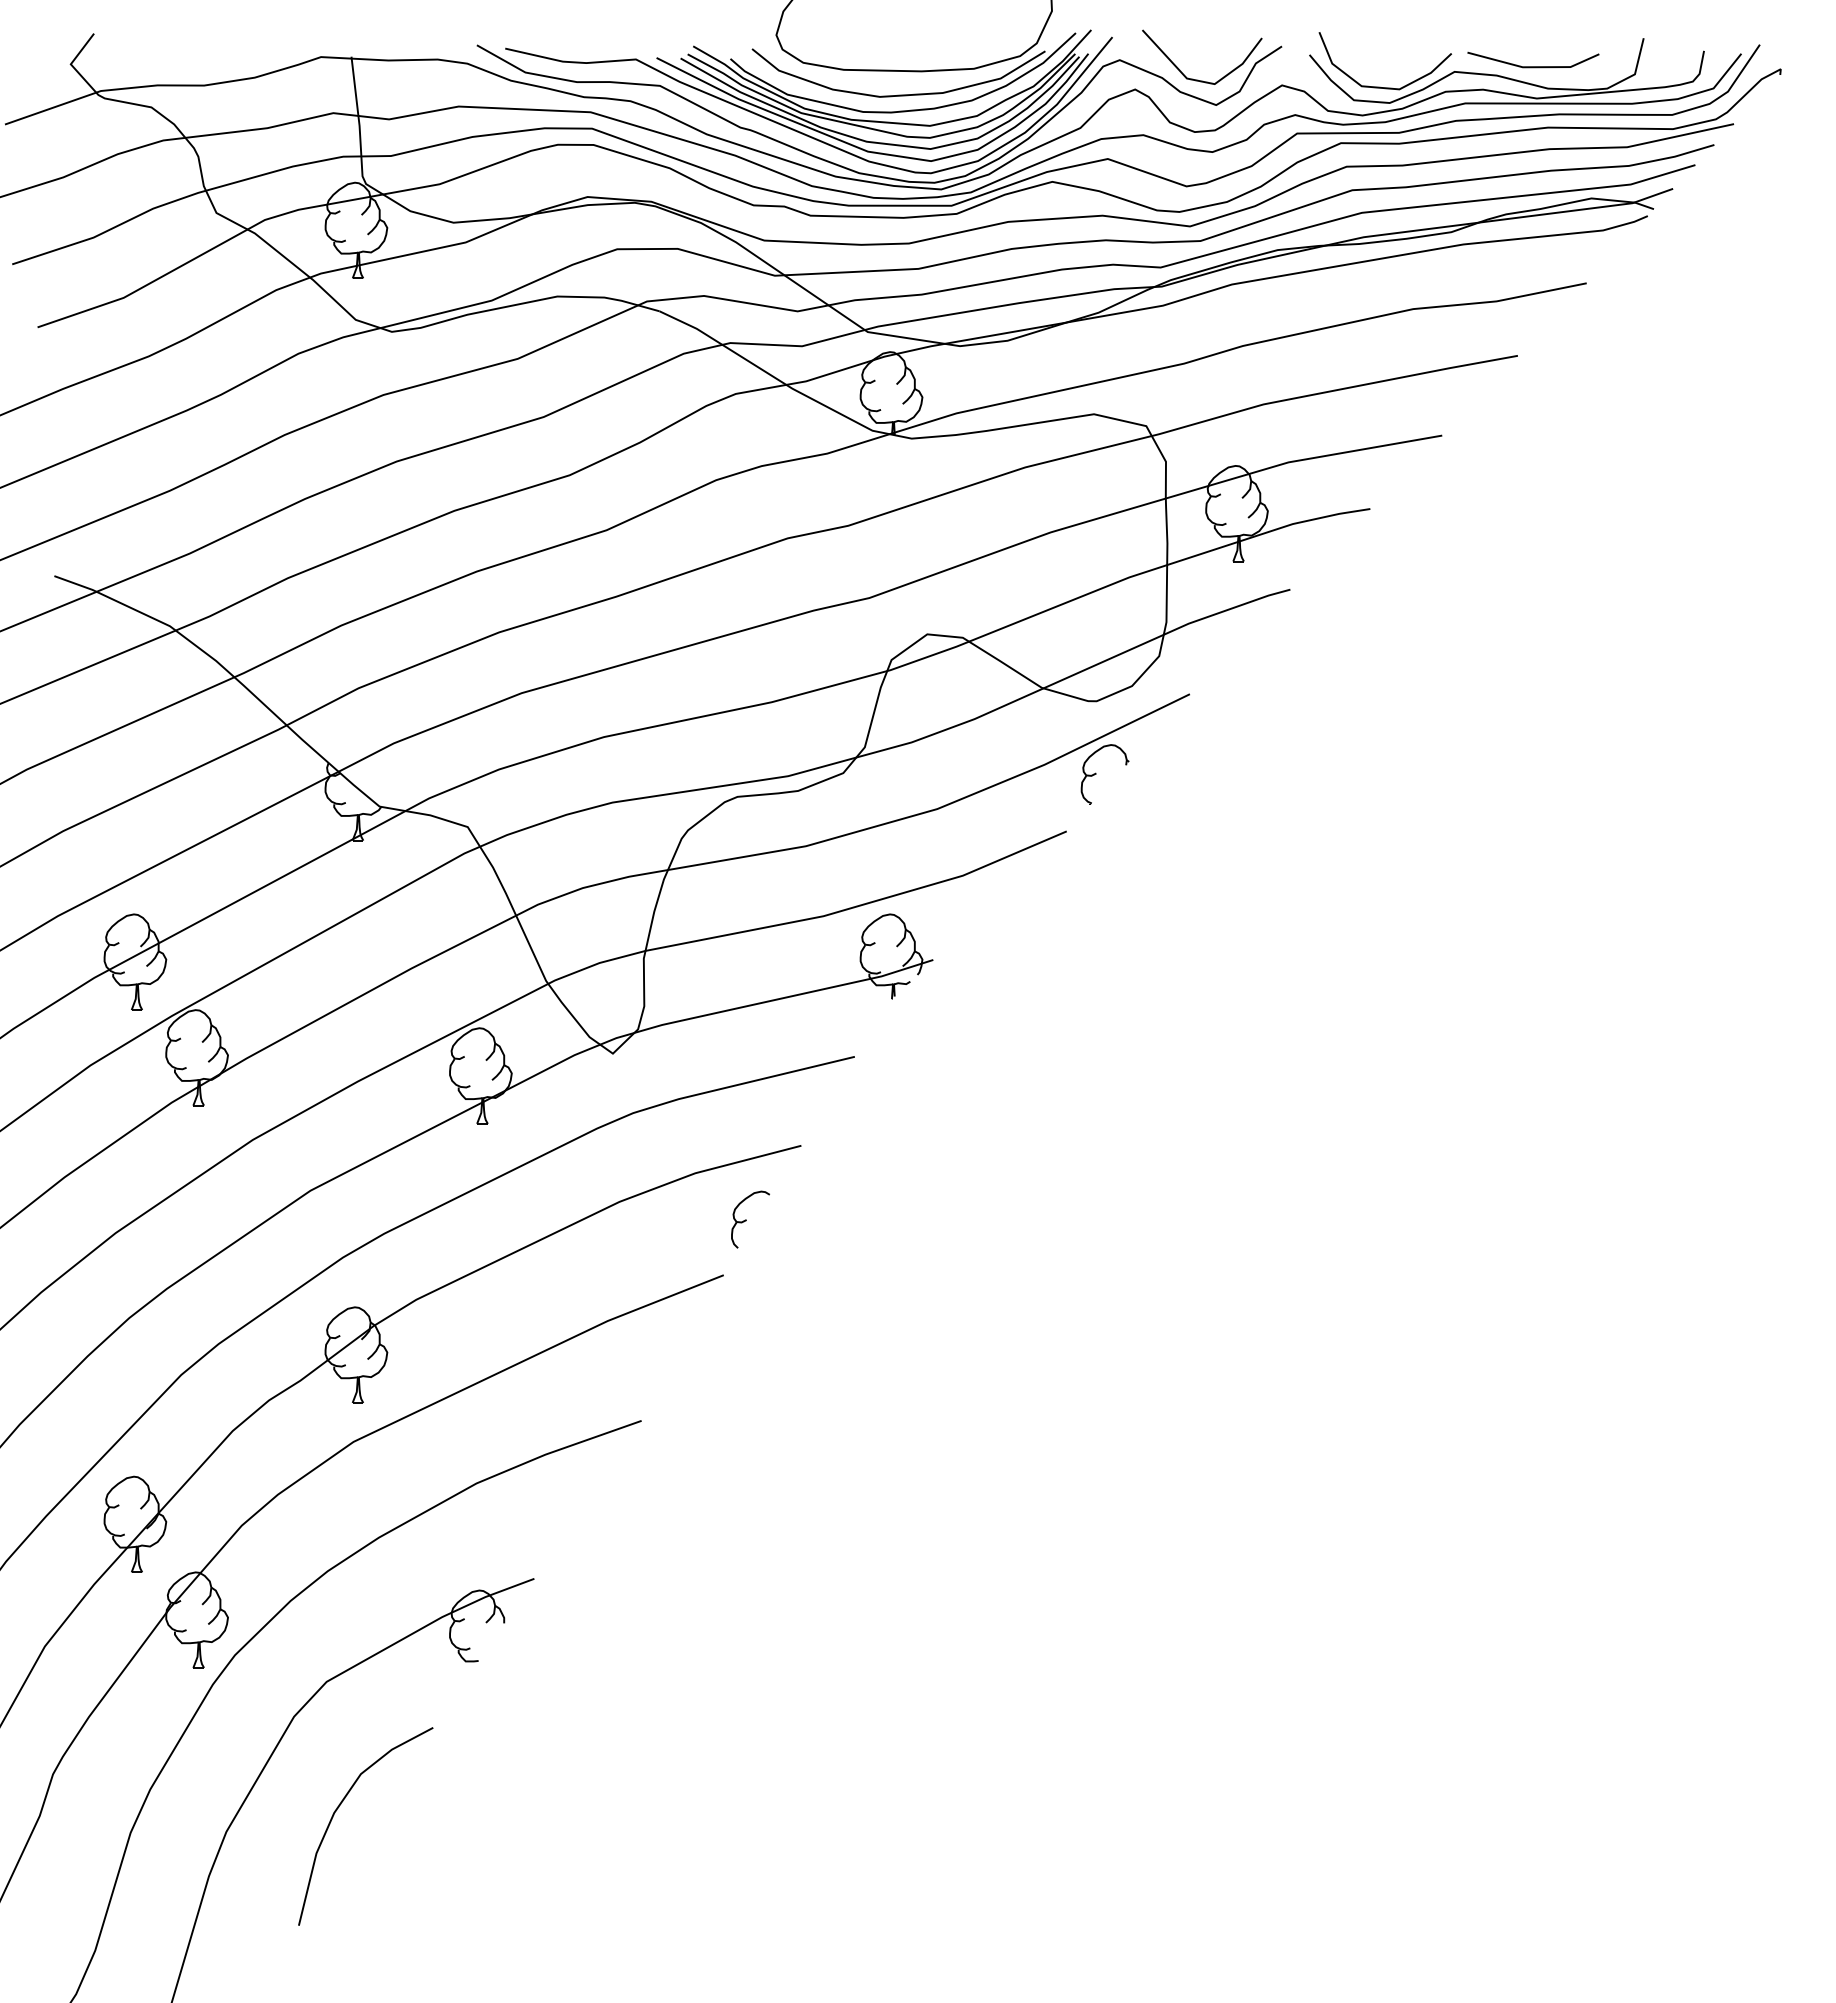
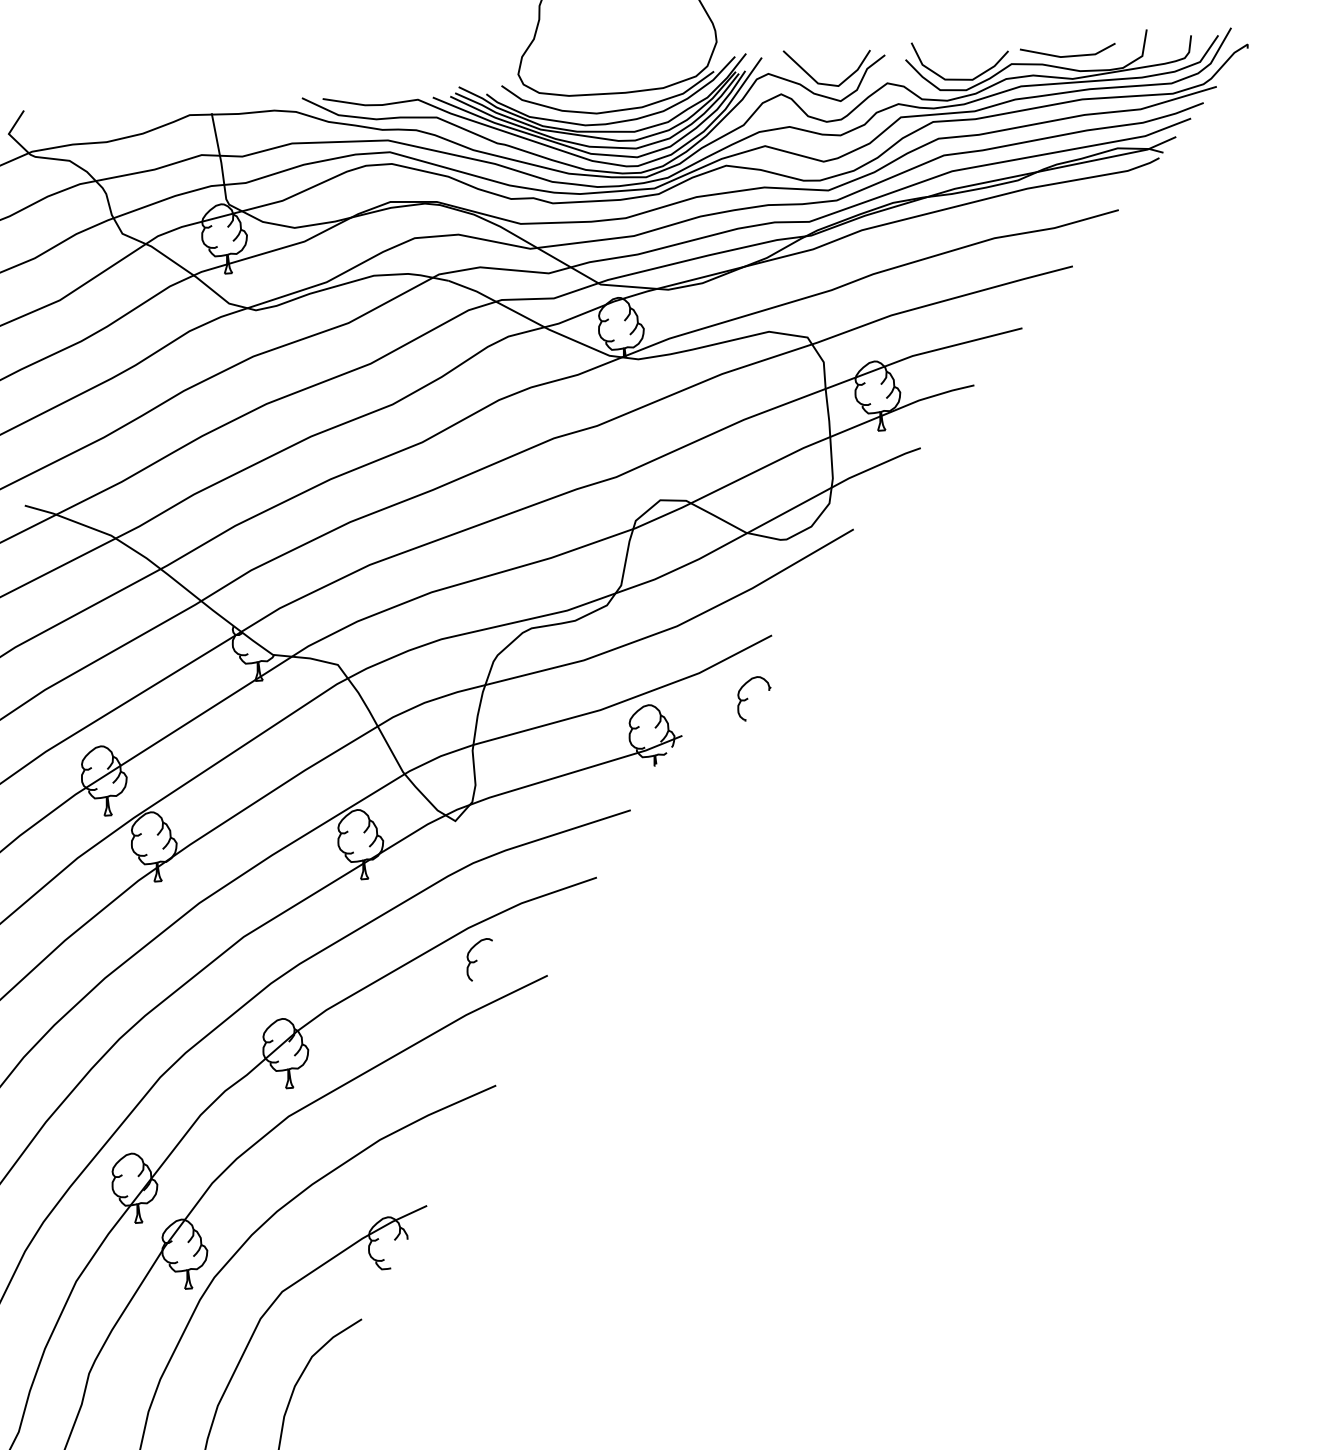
part: (1096, 774) -> (748, 699), moved
part: (750, 1219) -> (480, 959), moved

